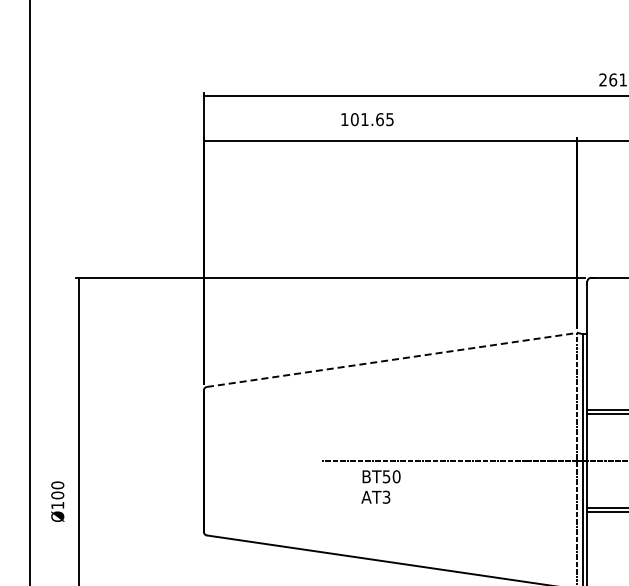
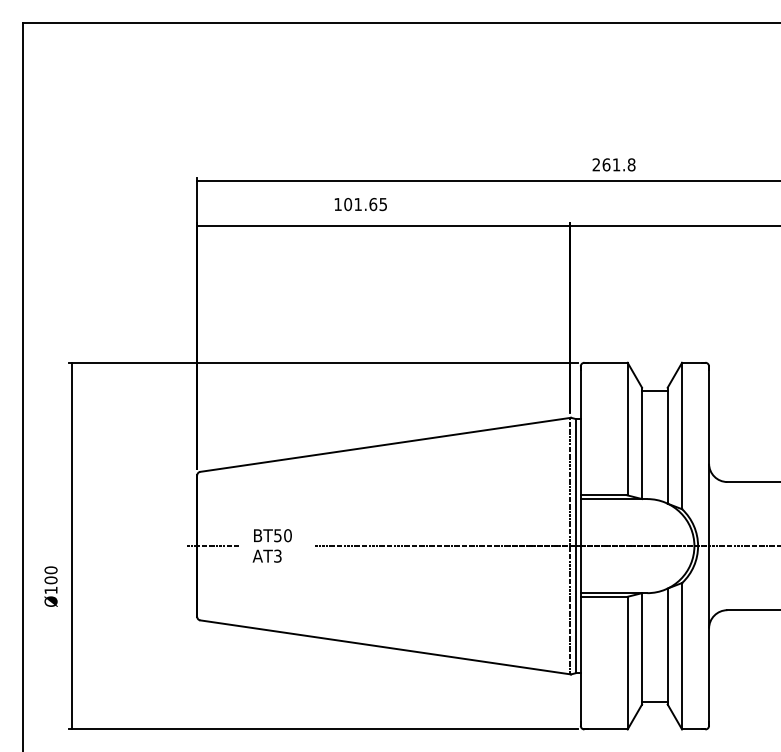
line: (393, 359) -> (386, 444), dashed -> solid
line: (219, 461) -> (212, 546), added
text: (380, 486) -> (271, 545), moved

